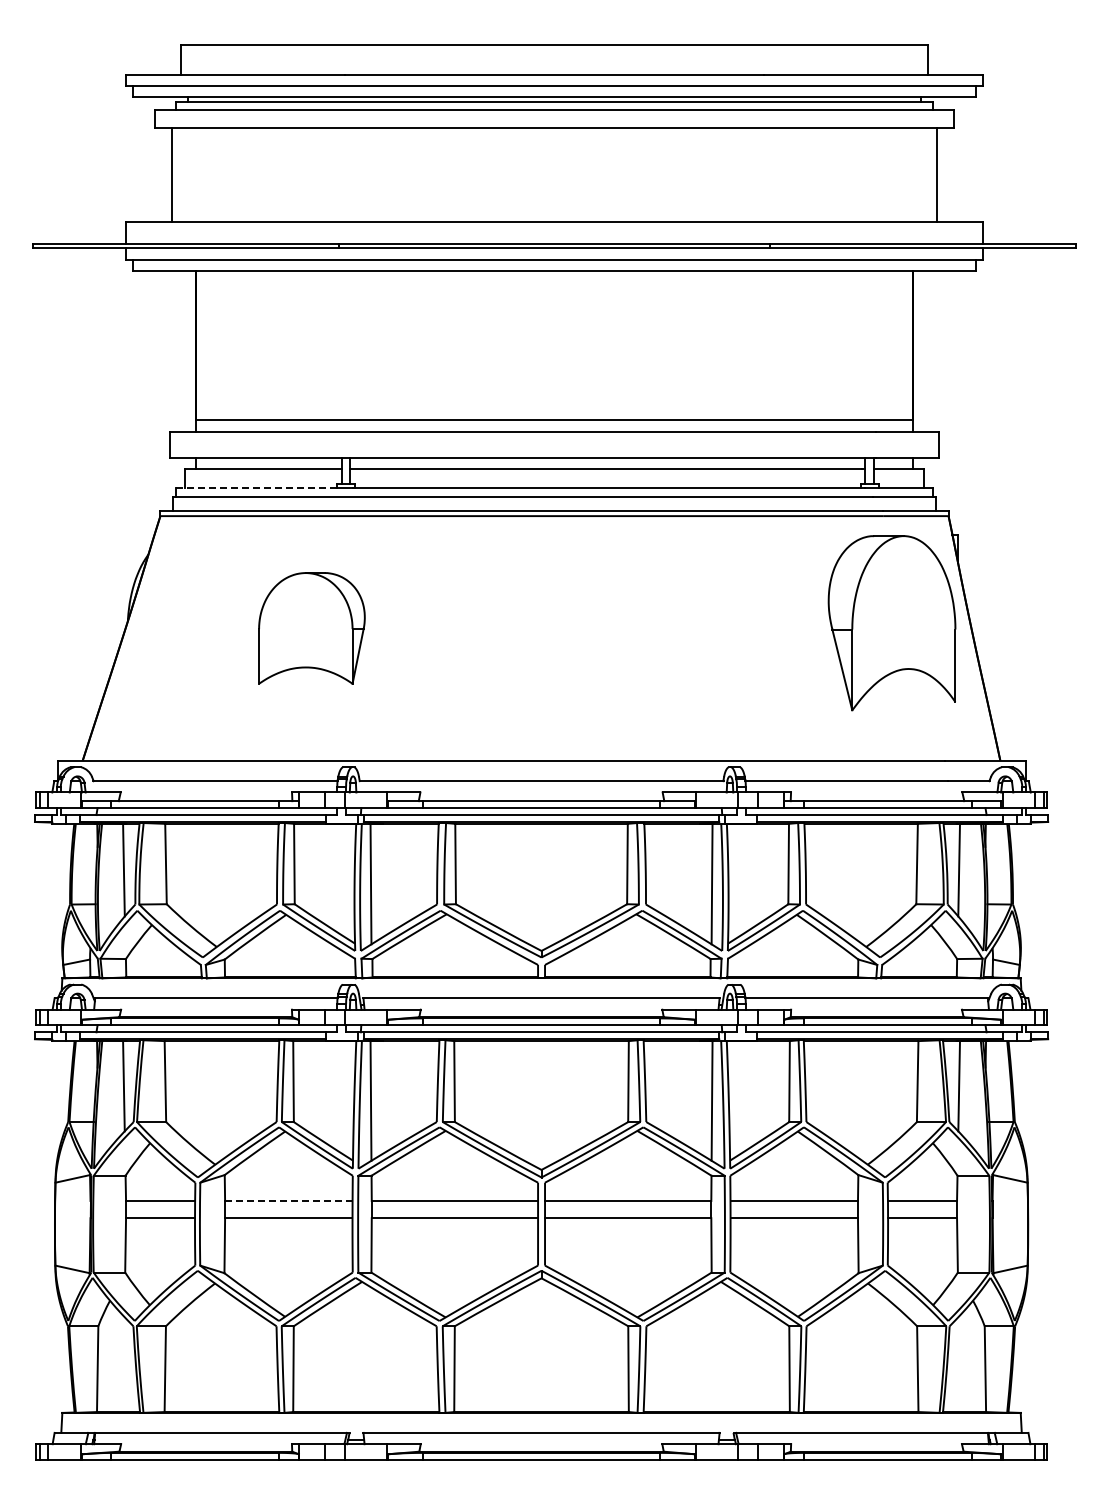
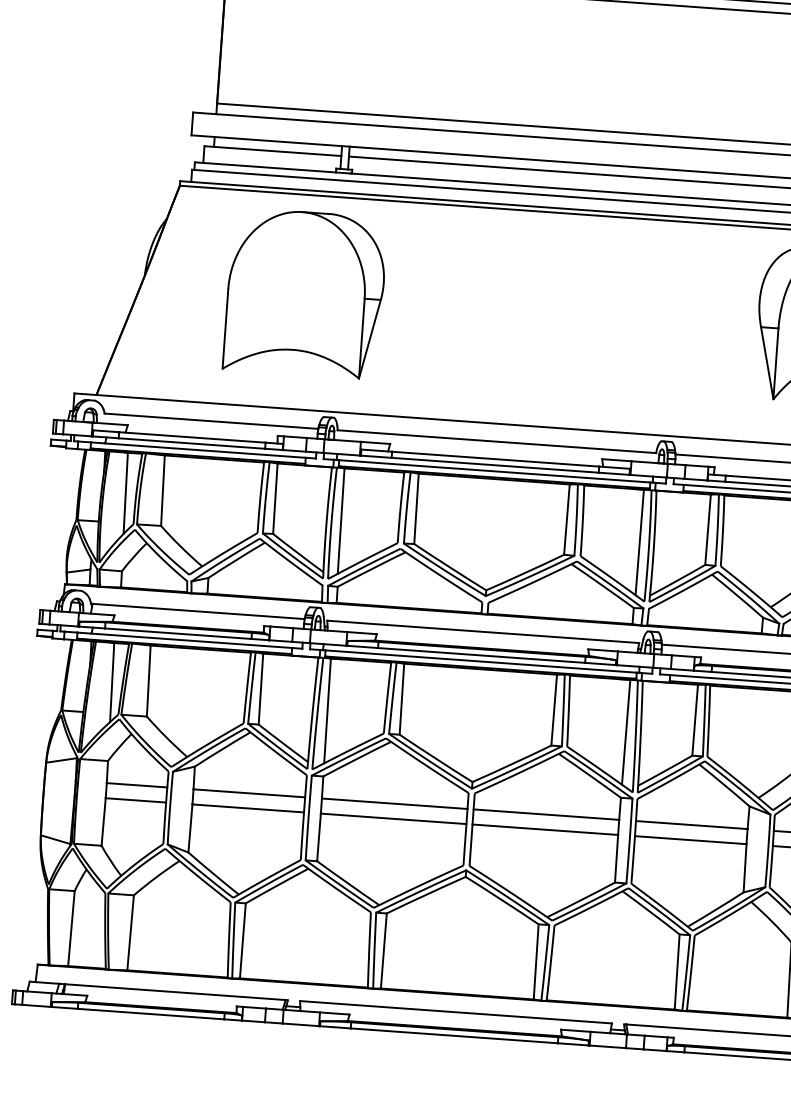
line: (256, 488) -> (265, 167), dashed -> solid
part: (311, 628) -> (305, 293), size x1.67
line: (288, 1200) -> (249, 792), dashed -> solid

